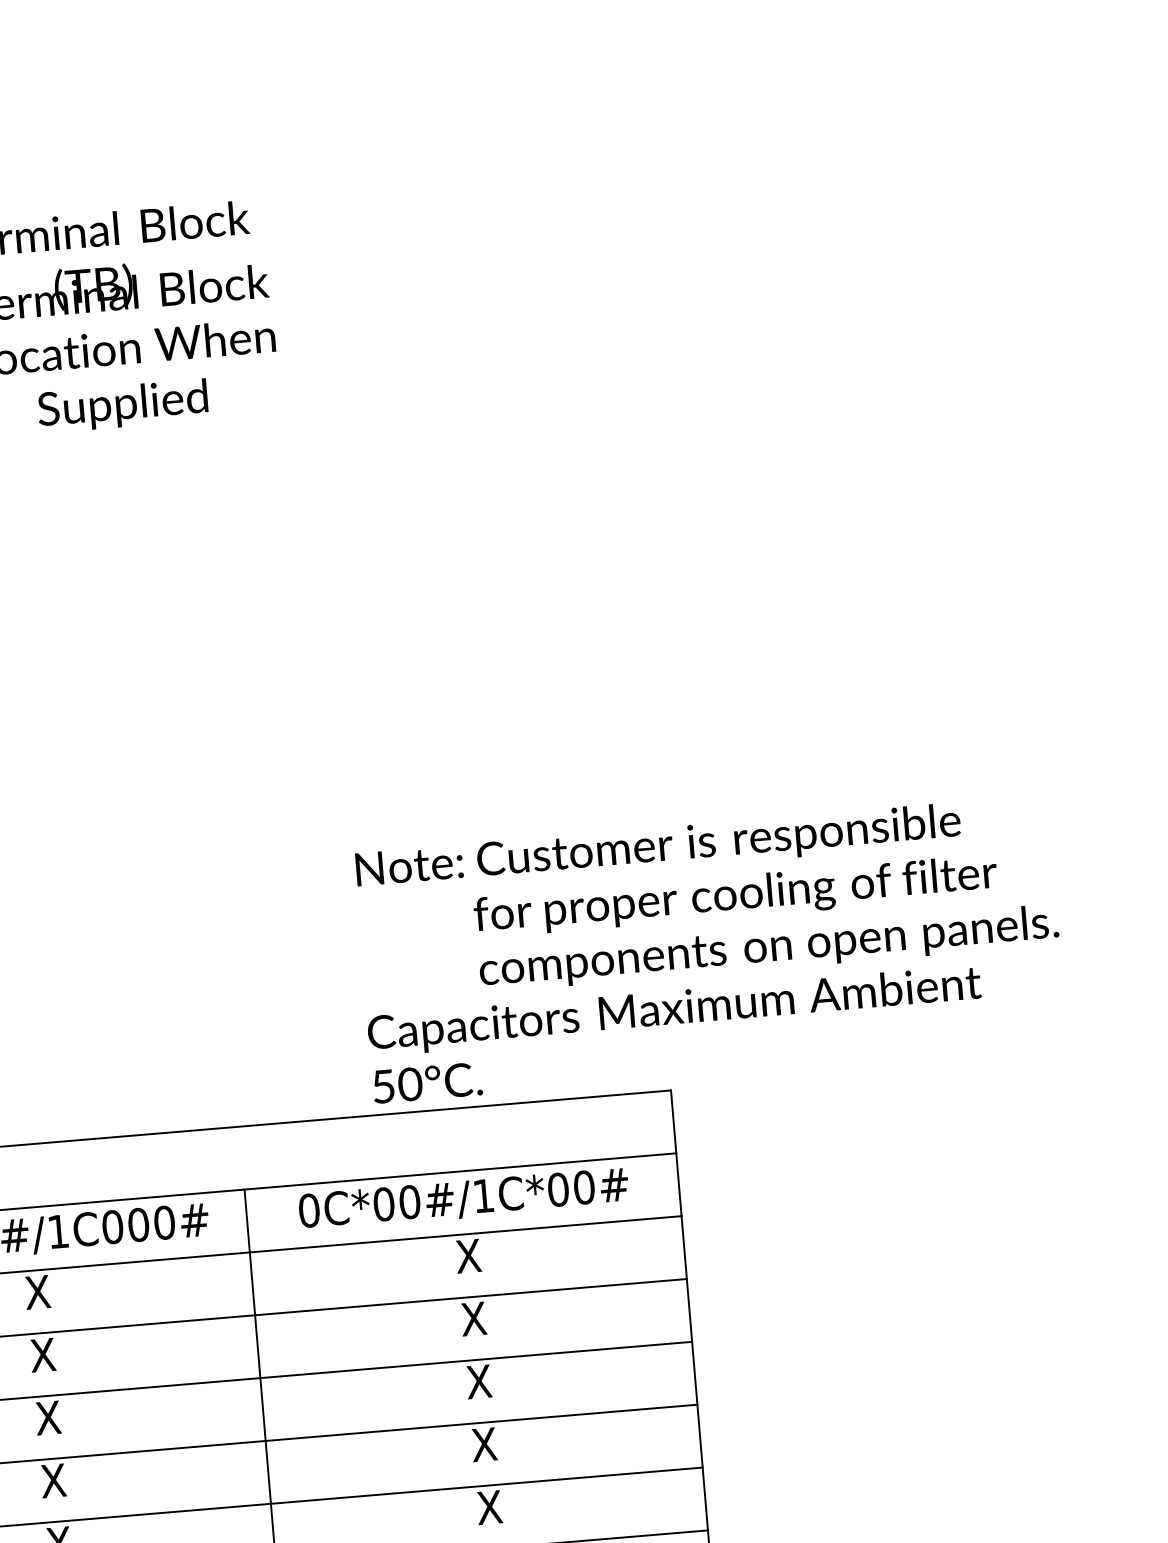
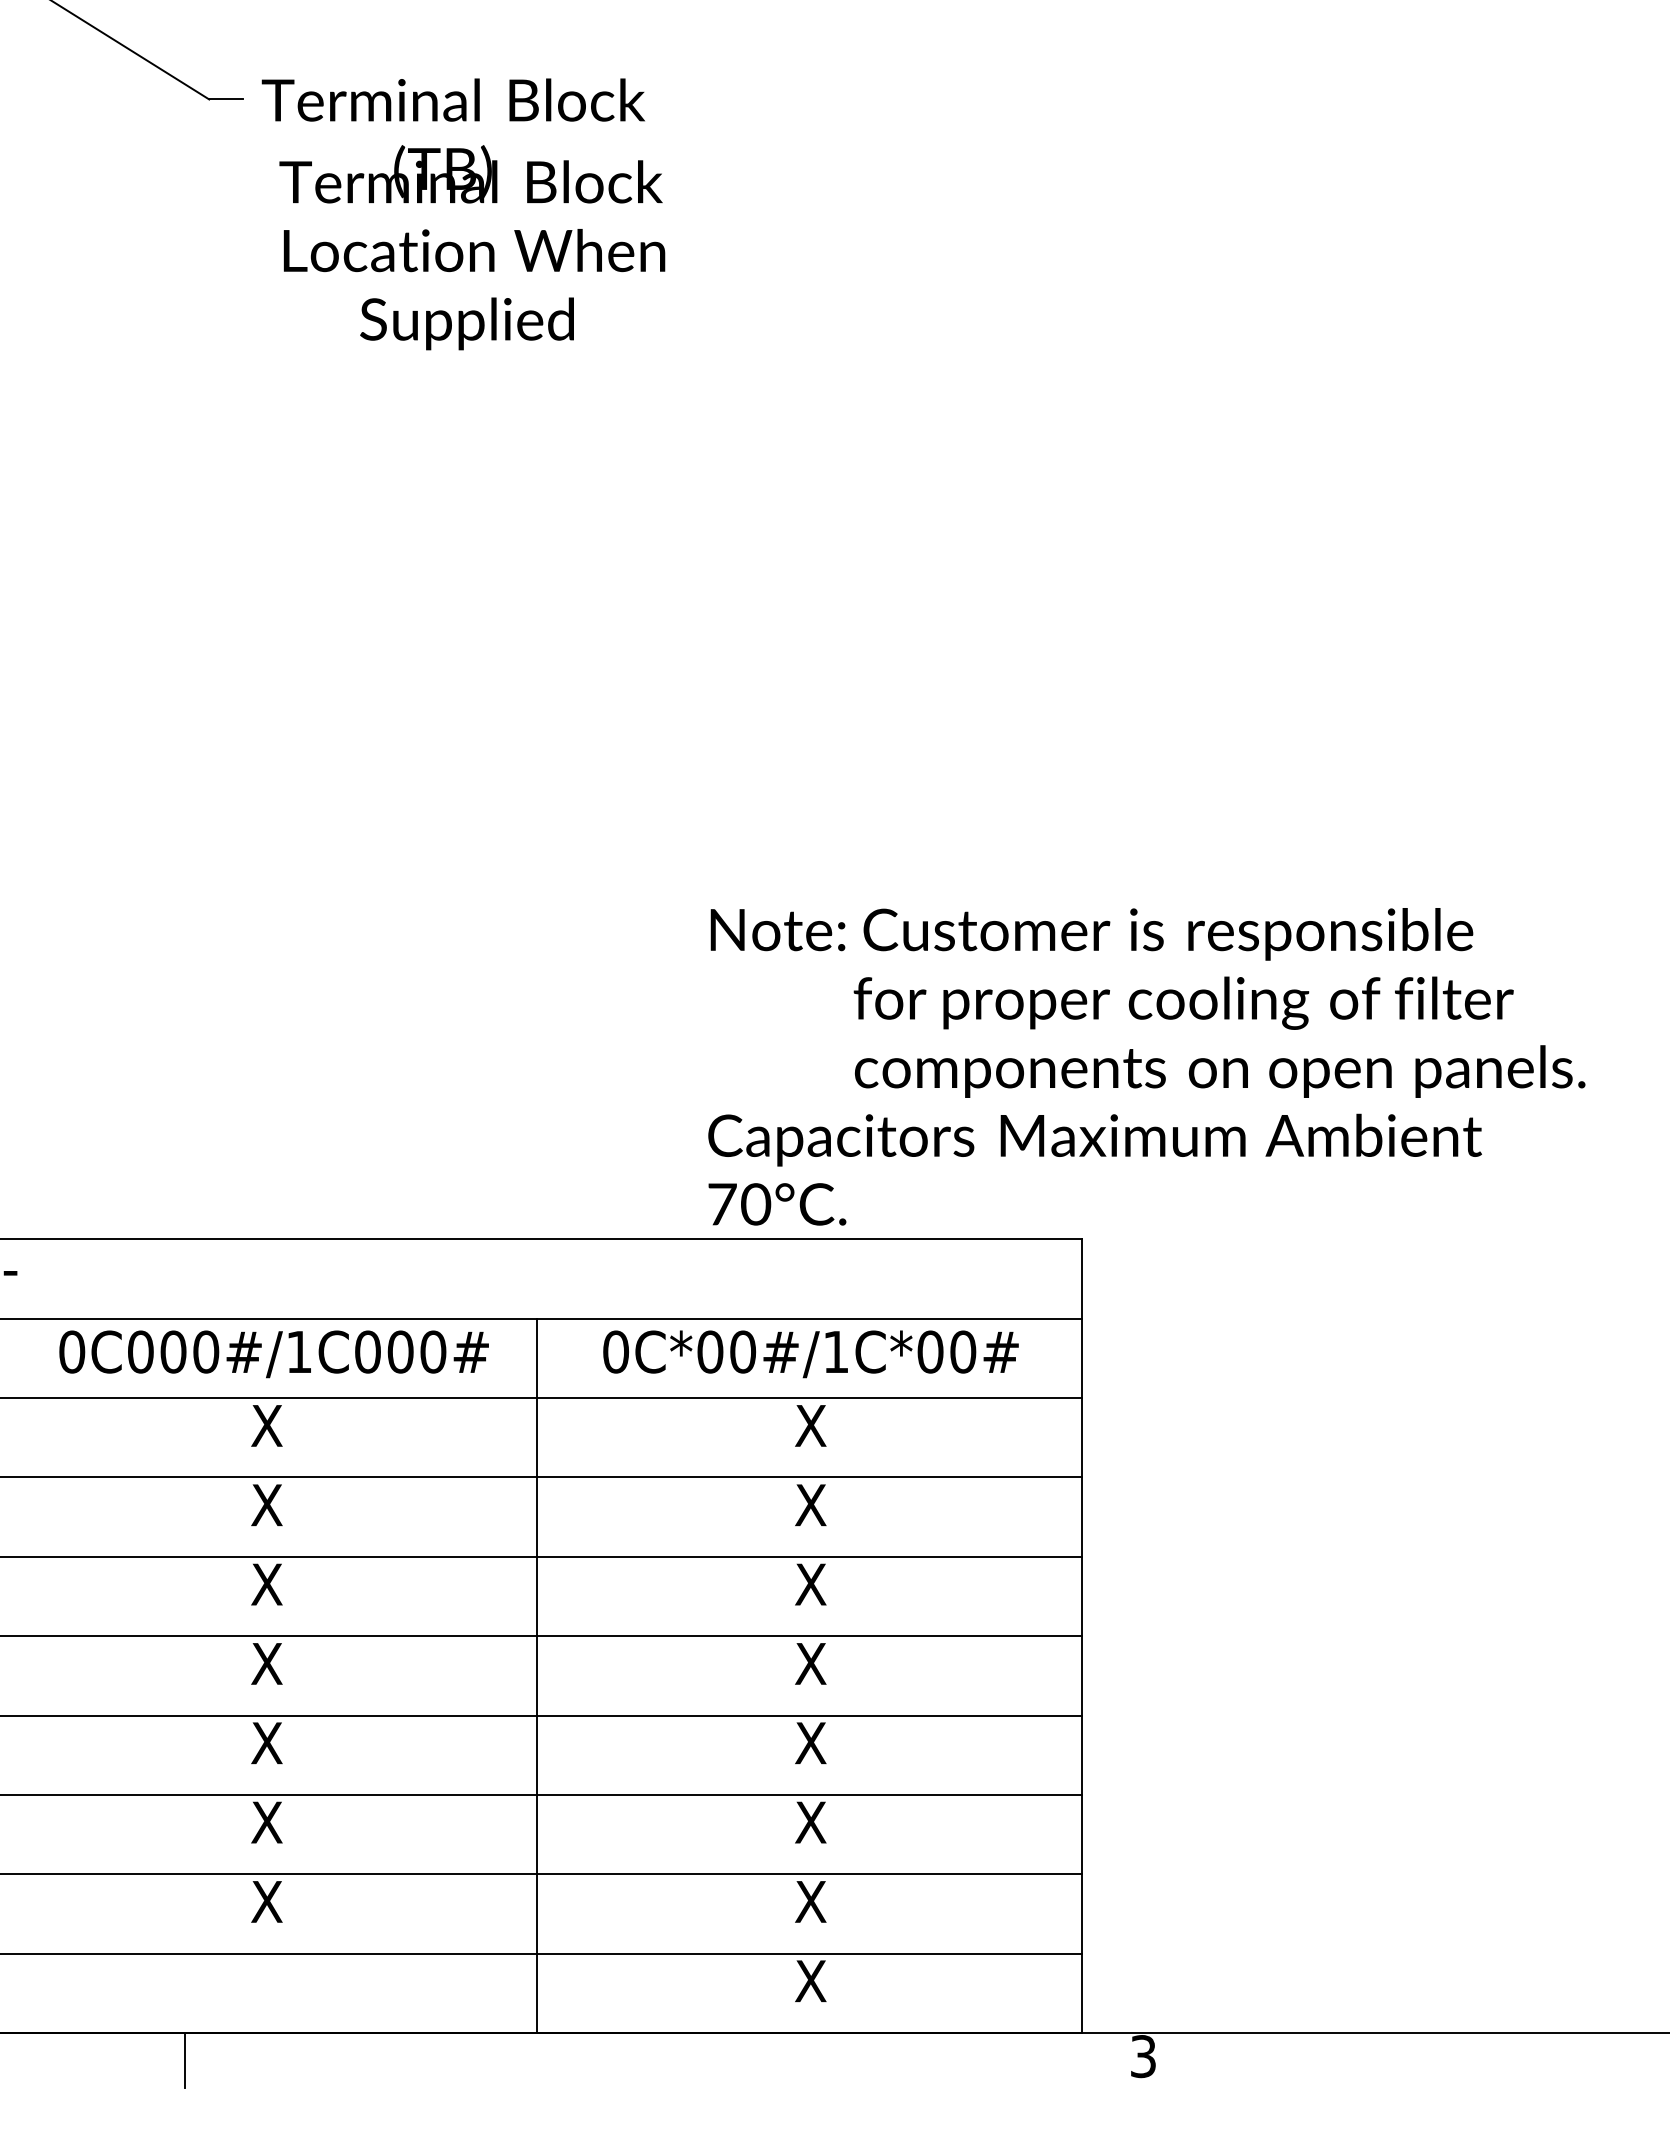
text: (383, 1086) -> (722, 1204), 50°C. -> 70°C.

